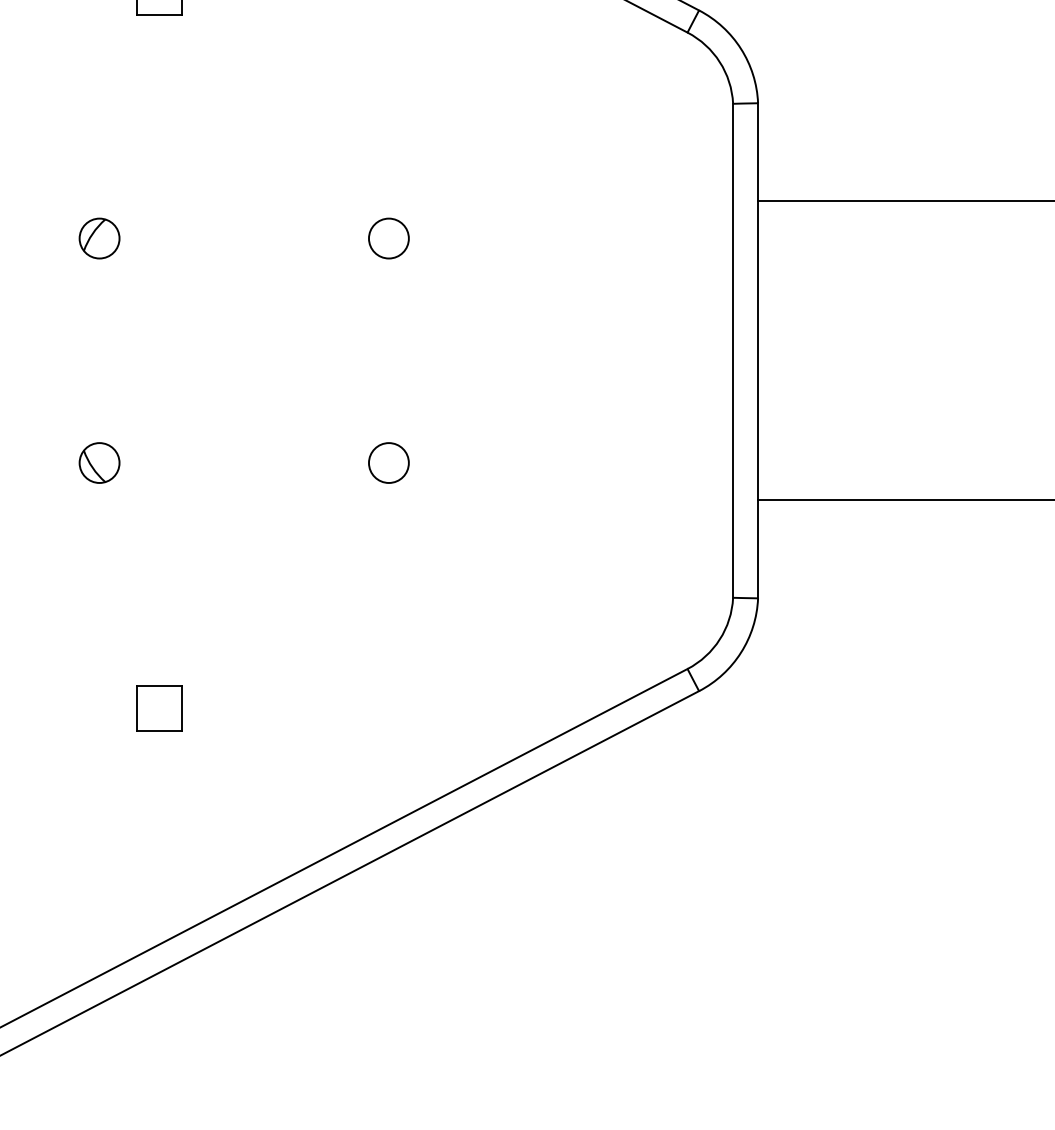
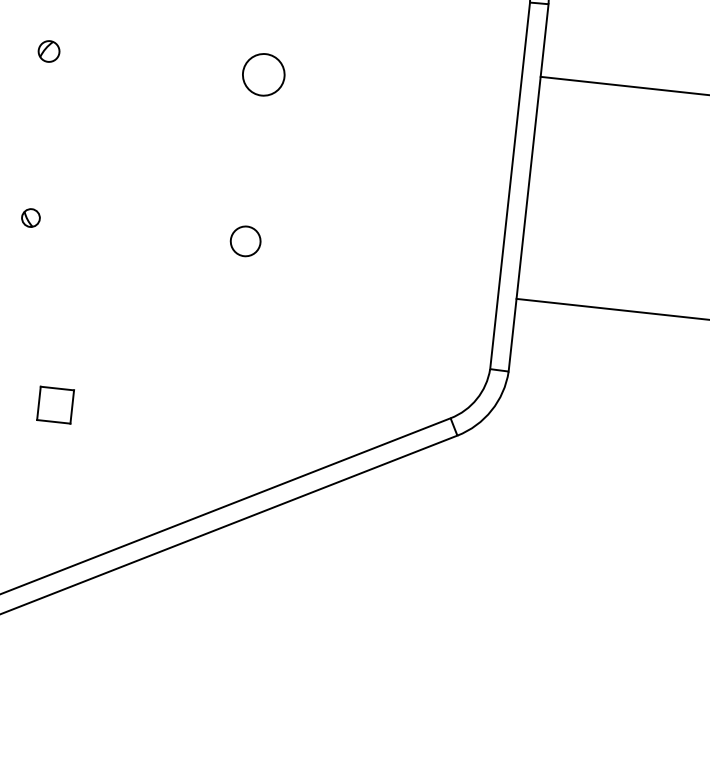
part: (99, 238) -> (49, 51), size x0.7
circle: (388, 238) -> (263, 74), size x1.4
part: (99, 462) -> (30, 217), size x0.6

